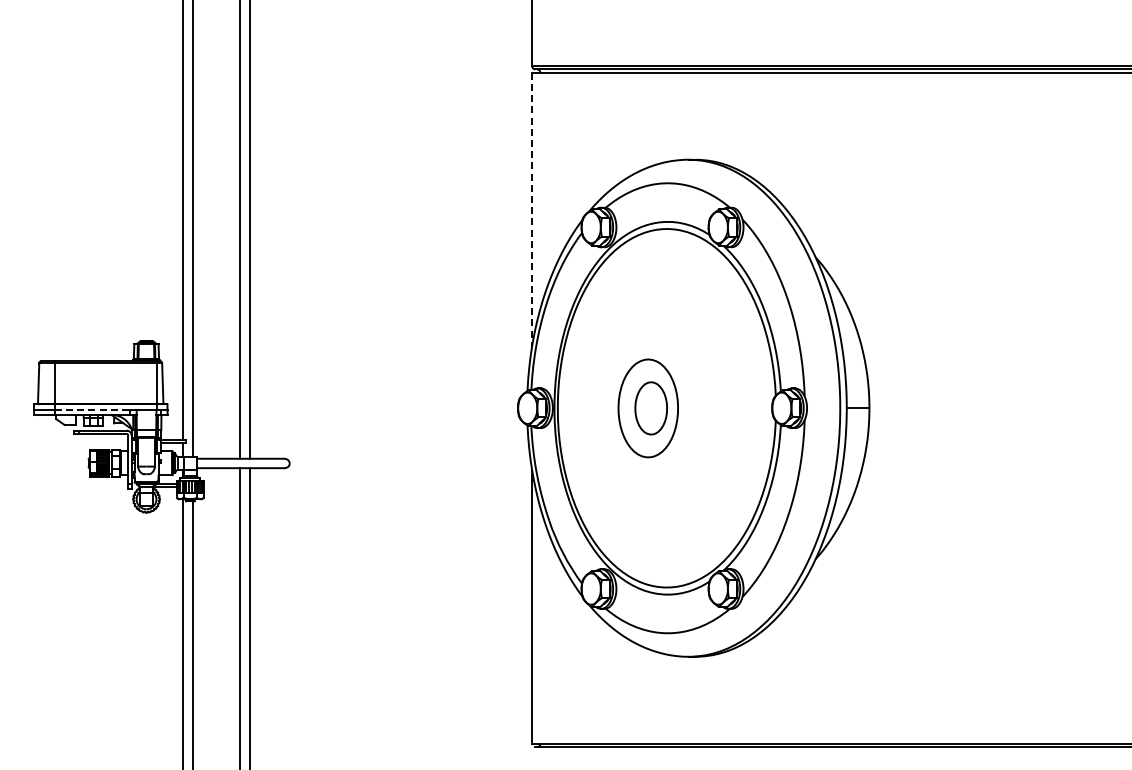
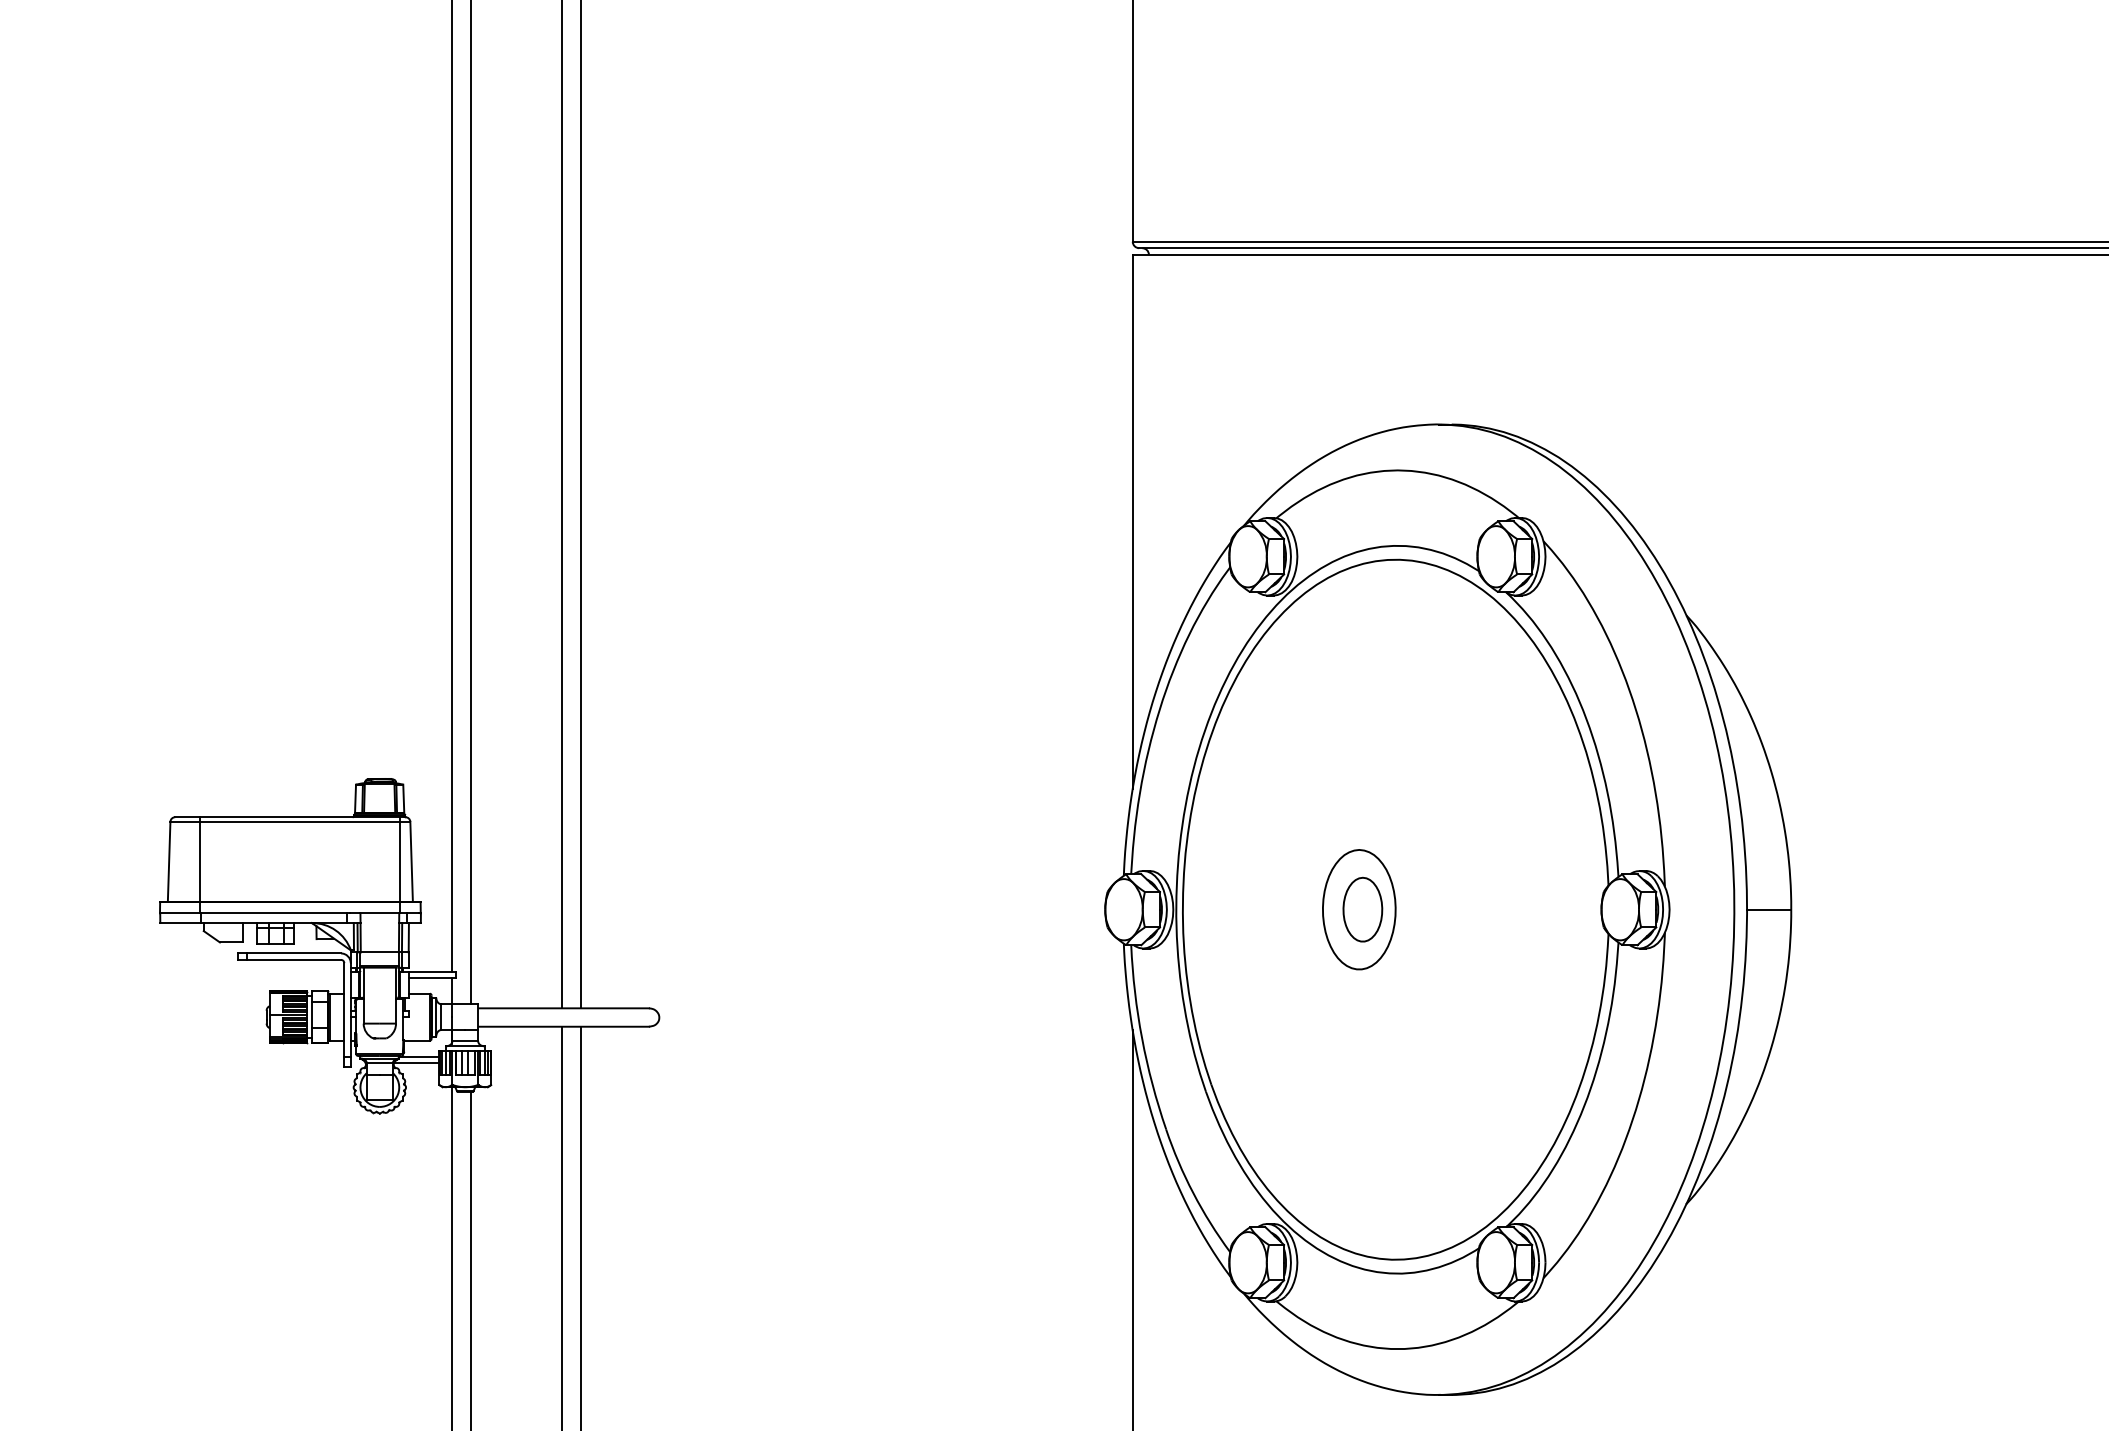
line: (532, 209) -> (1133, 521), dashed -> solid
part: (647, 407) -> (1357, 908), size x0.62
line: (93, 410) -> (276, 914), dashed -> solid

